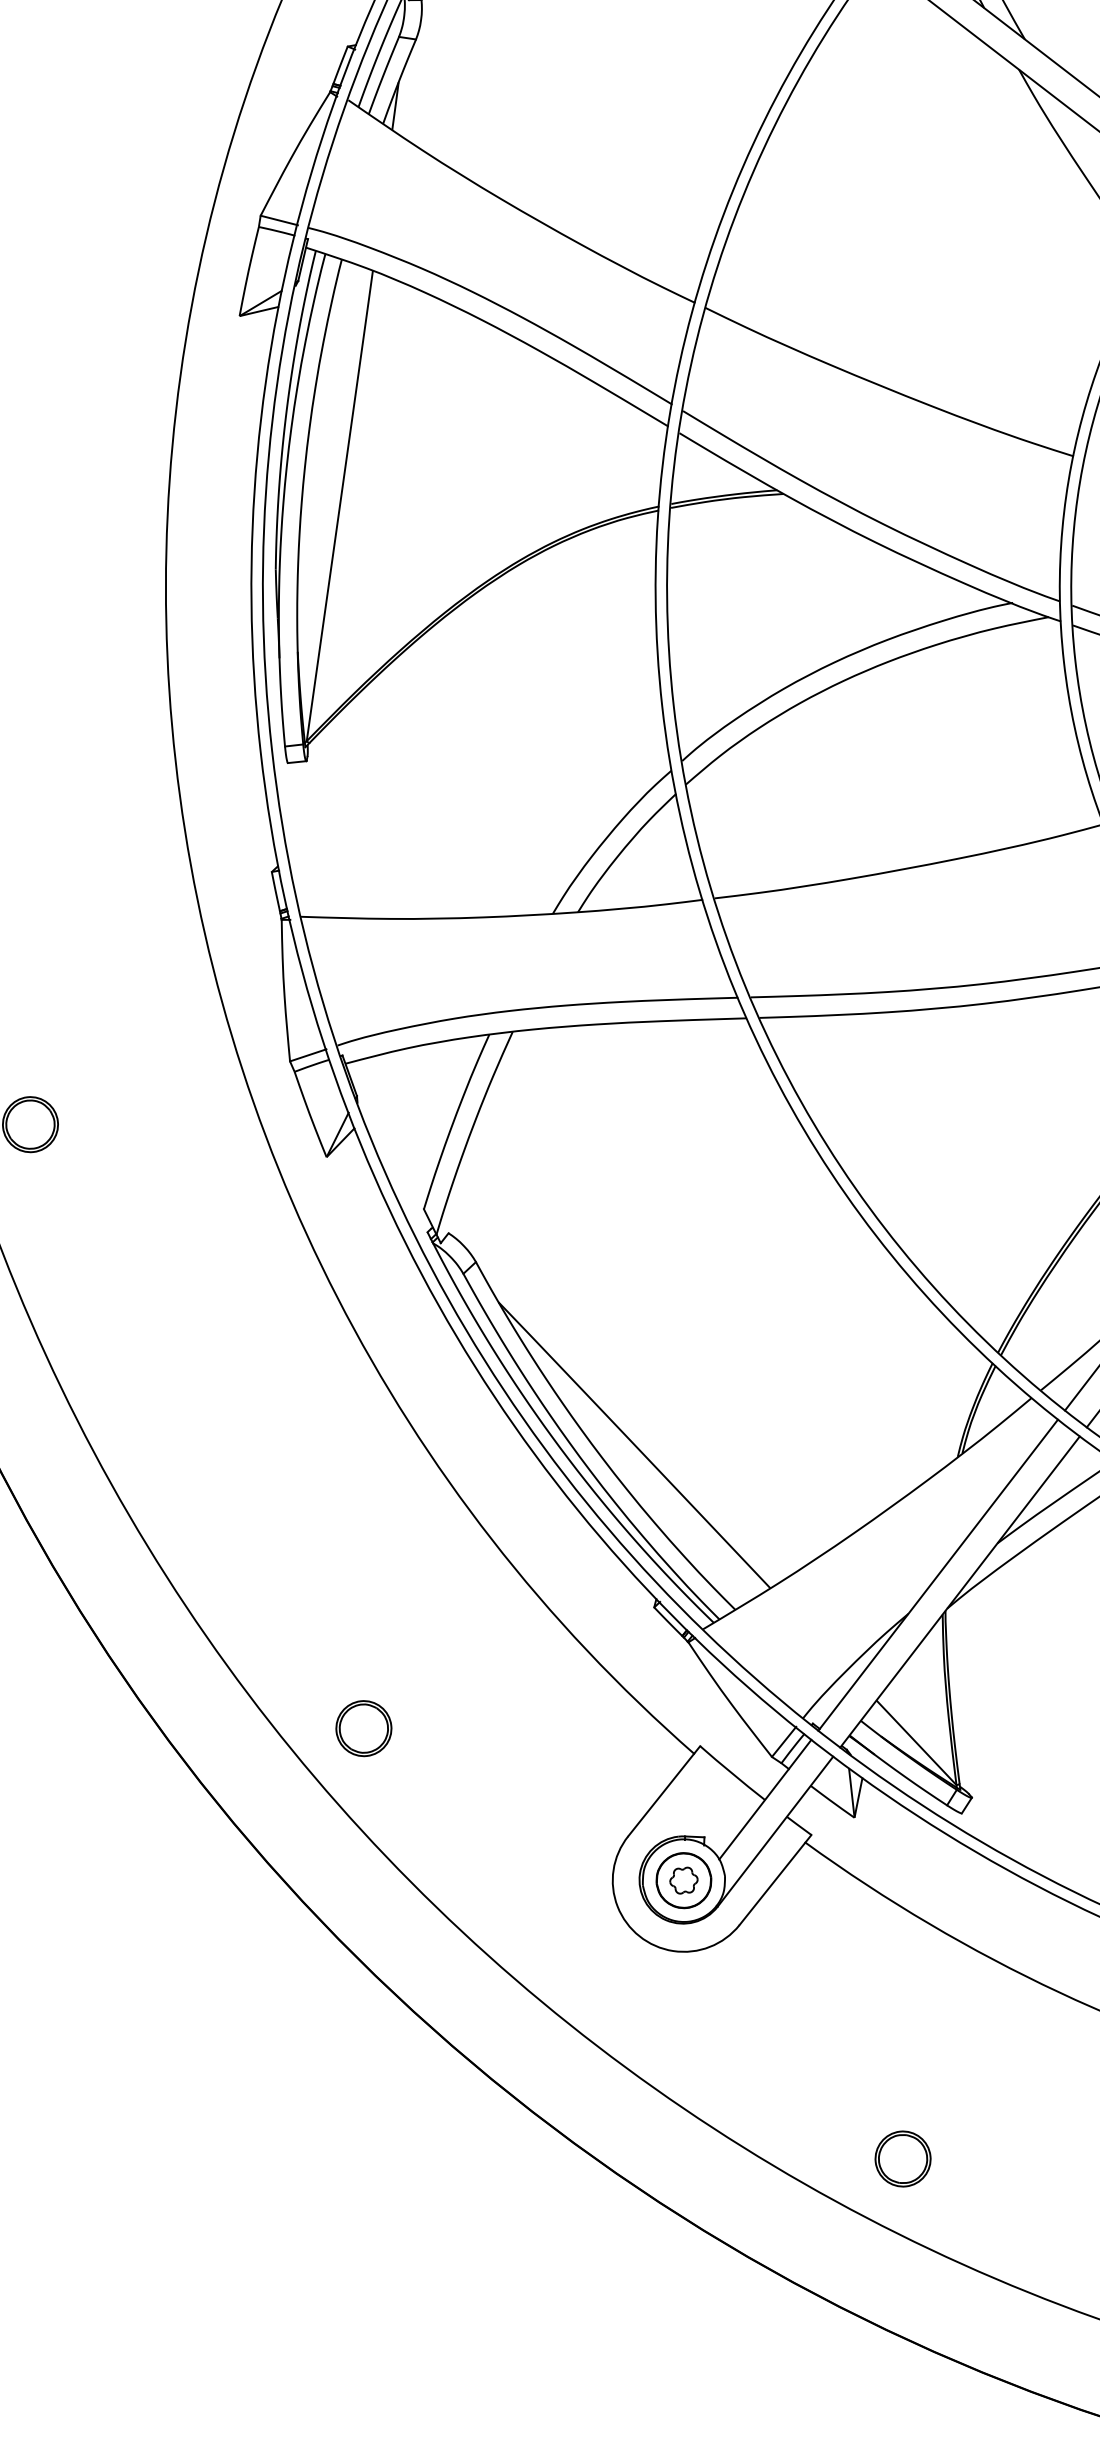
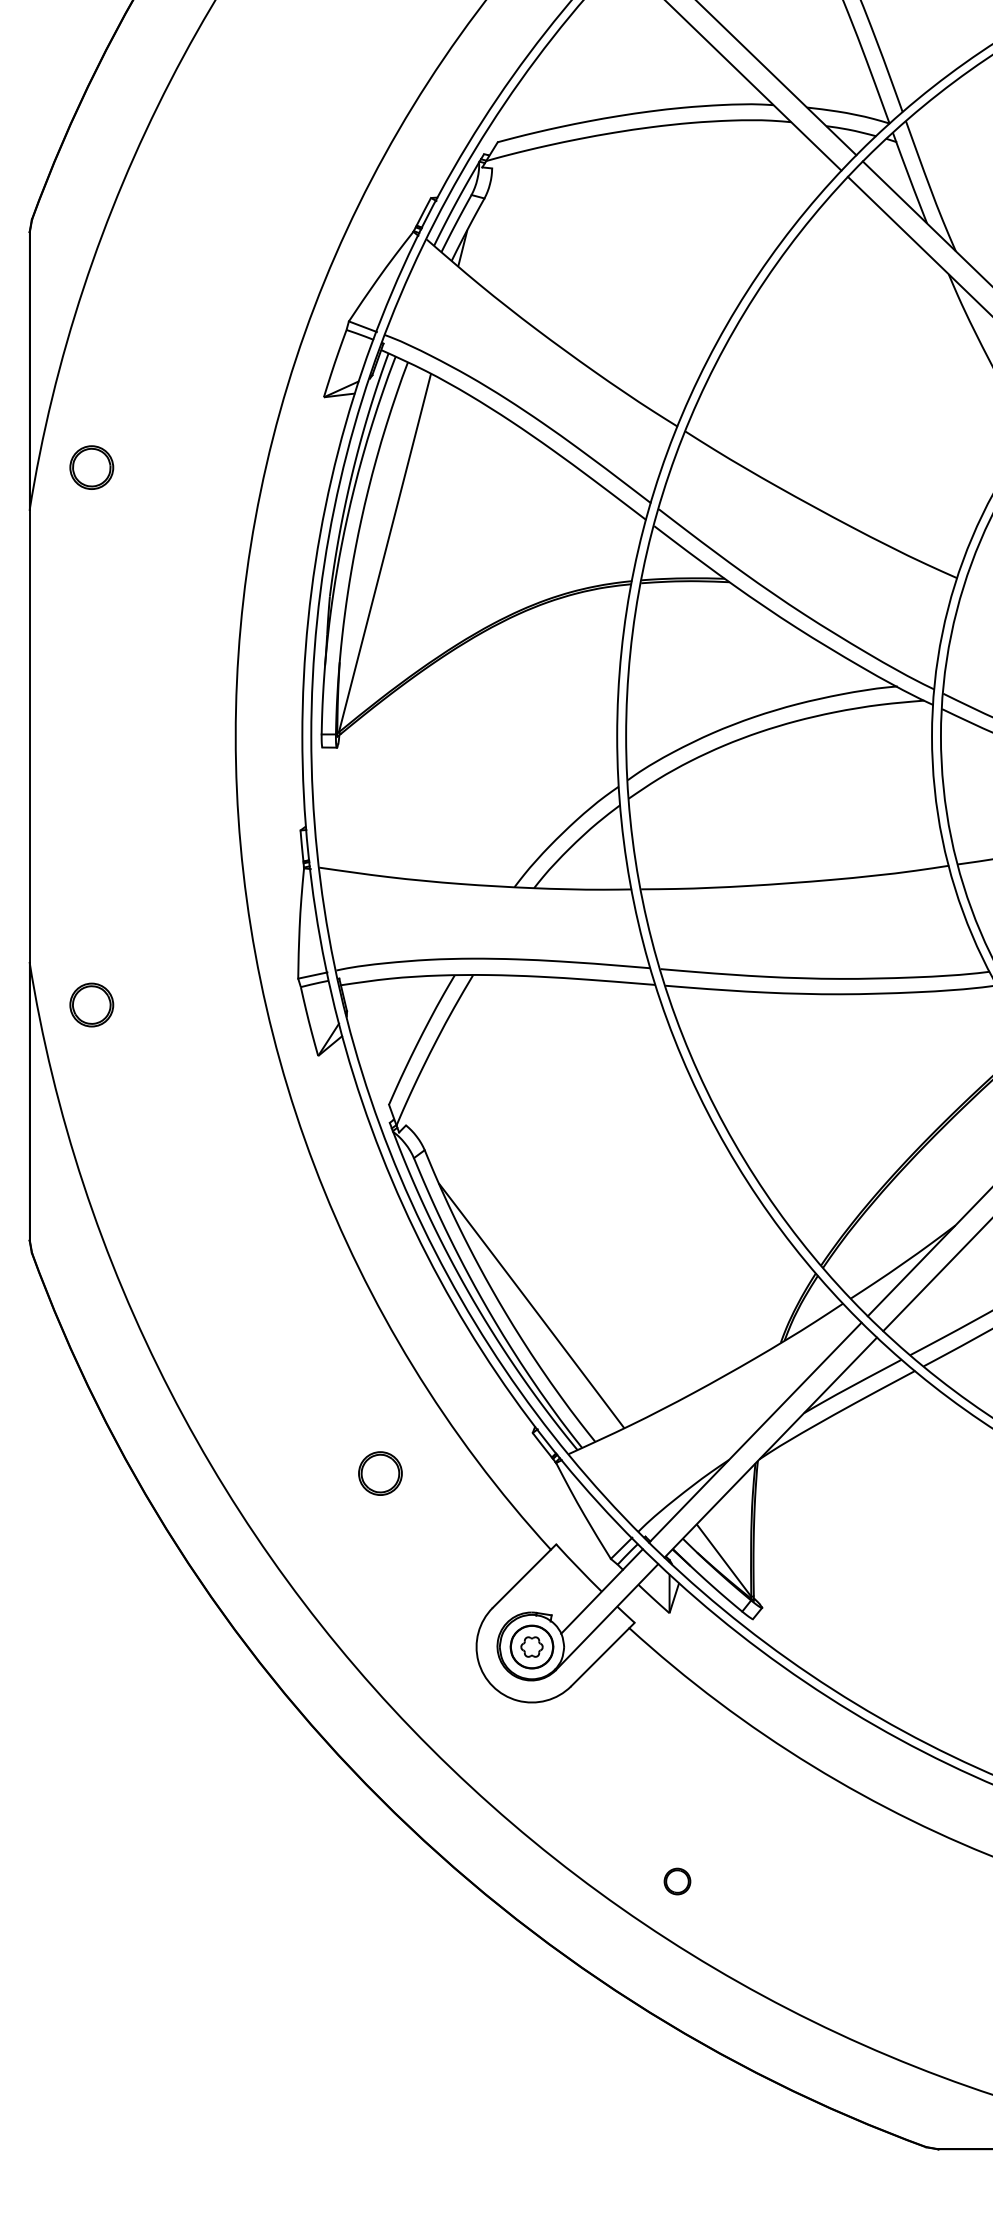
part: (363, 1728) -> (380, 1473), moved
part: (903, 2158) -> (677, 1881), size x0.6

